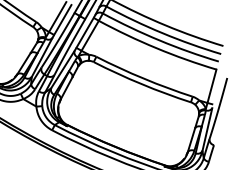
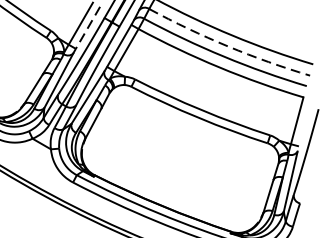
line: (62, 20) -> (87, 28), solid -> dashed
arc: (162, 33) -> (227, 46), solid -> dashed

